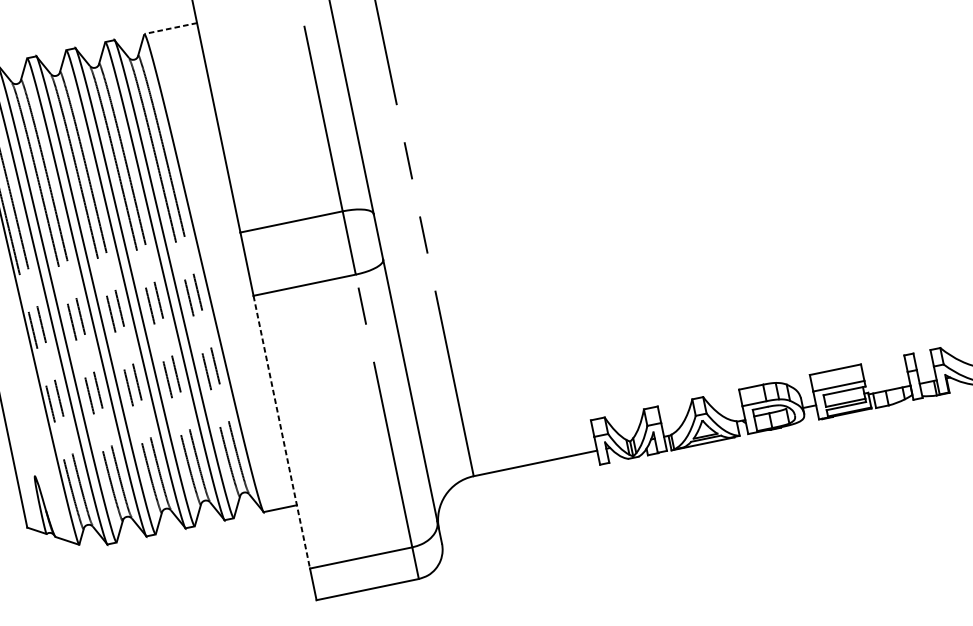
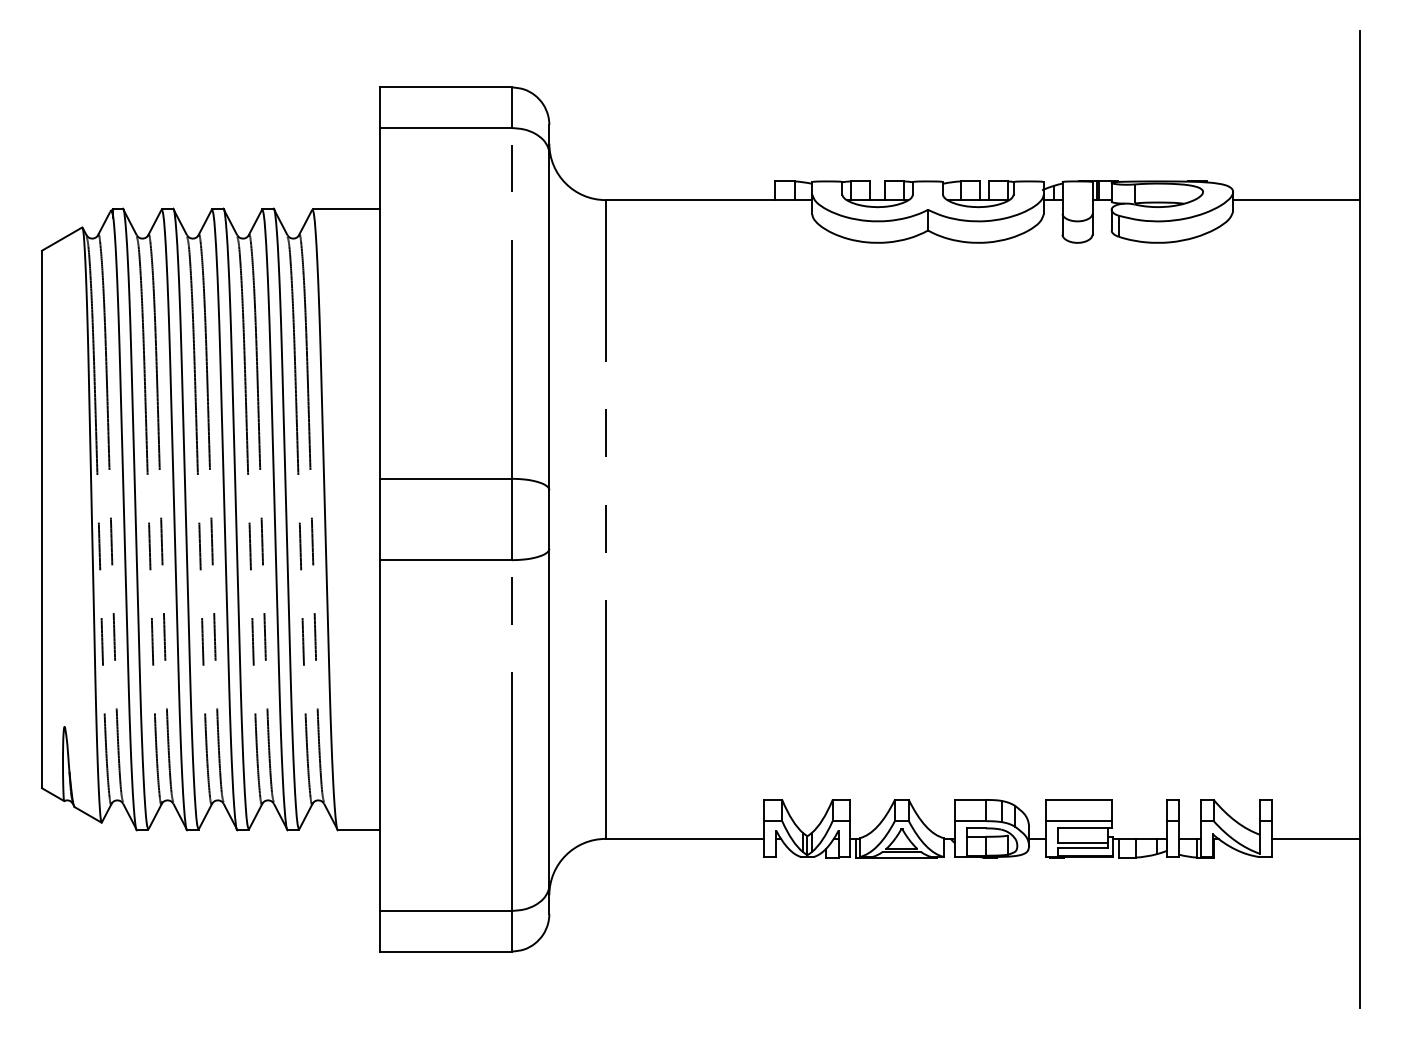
line: (170, 28) -> (346, 209), dashed -> solid
line: (282, 432) -> (380, 736), dashed -> solid

